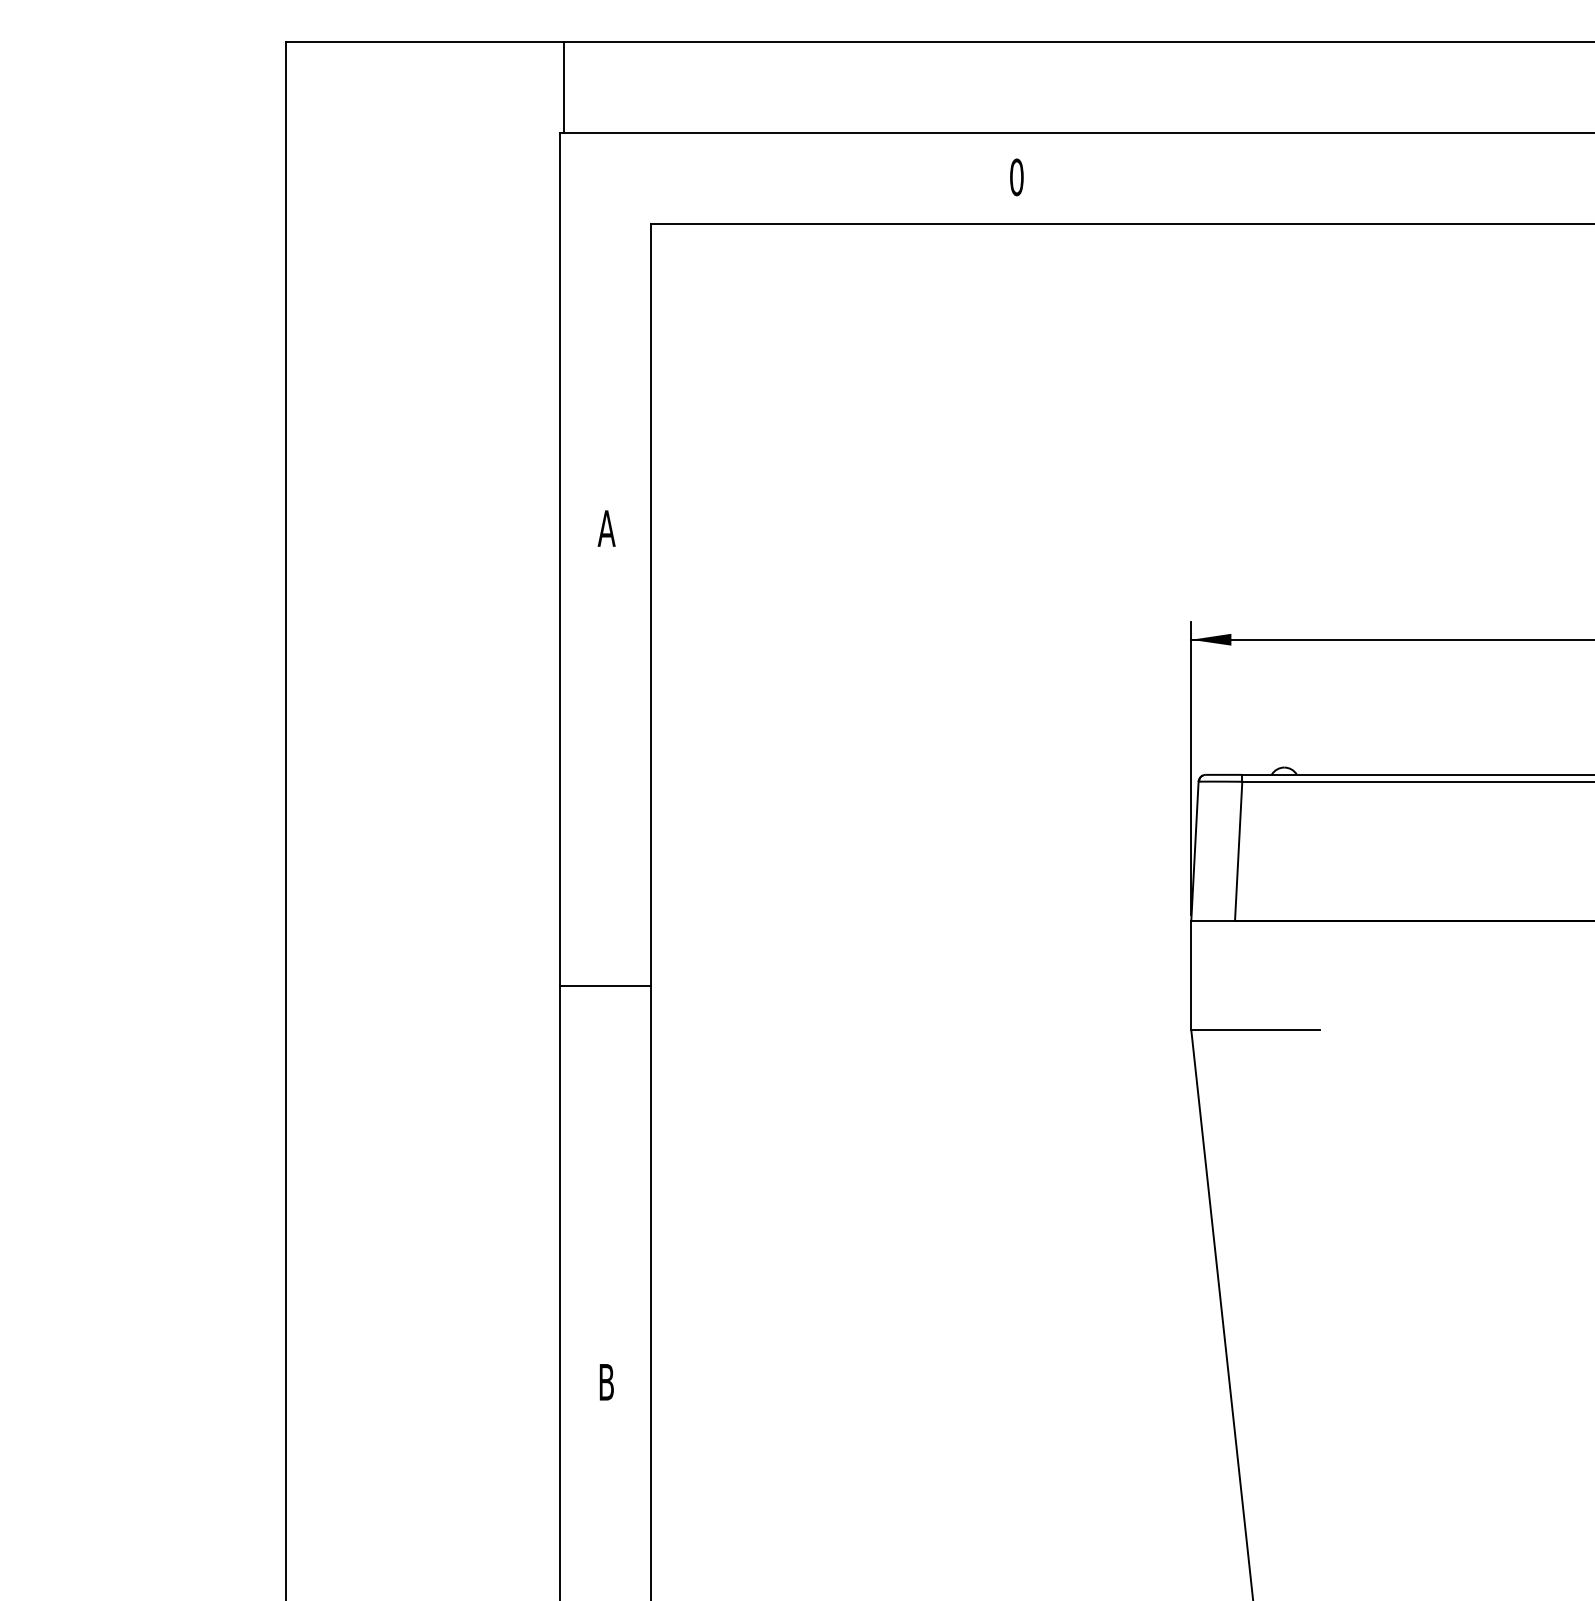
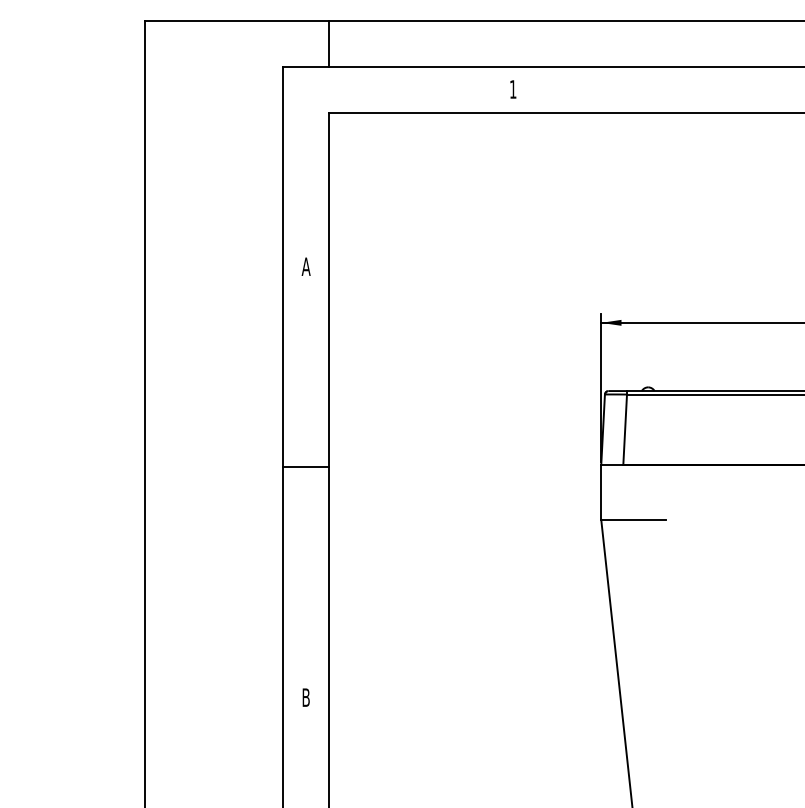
line: (563, 86) -> (328, 43), moved
text: (1015, 177) -> (512, 89), 0 -> 1
line: (605, 985) -> (305, 467), moved

